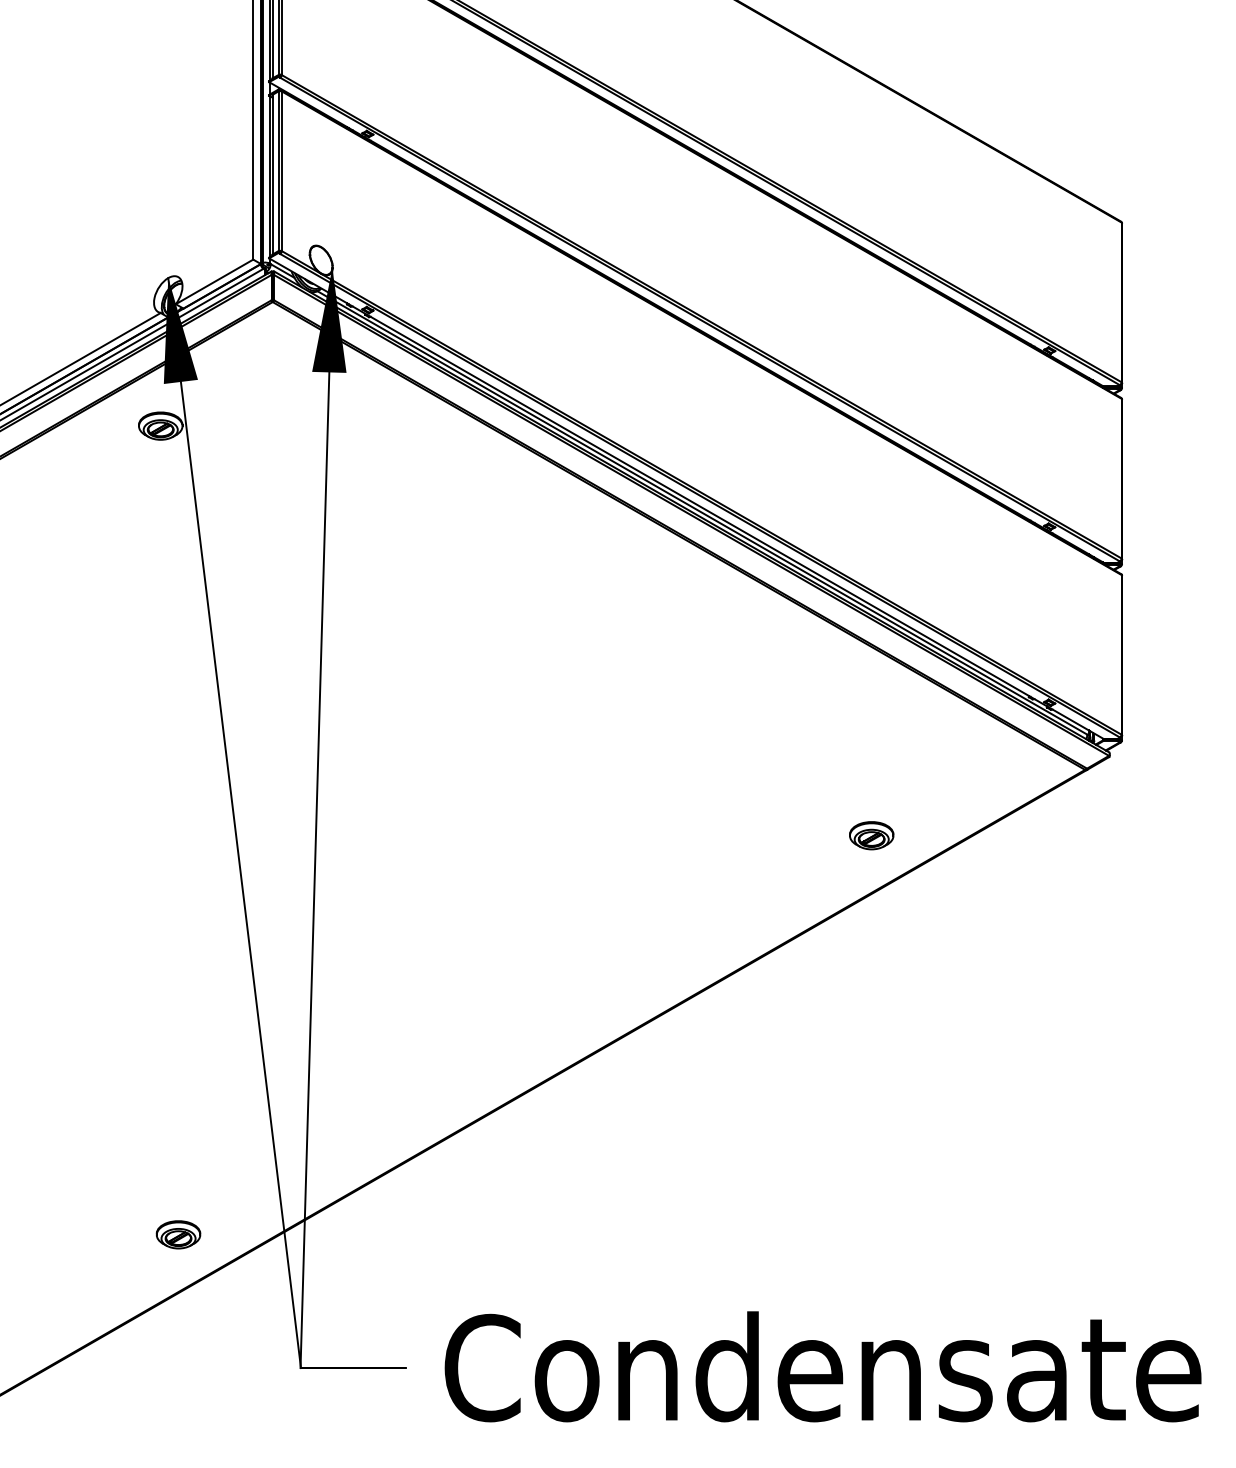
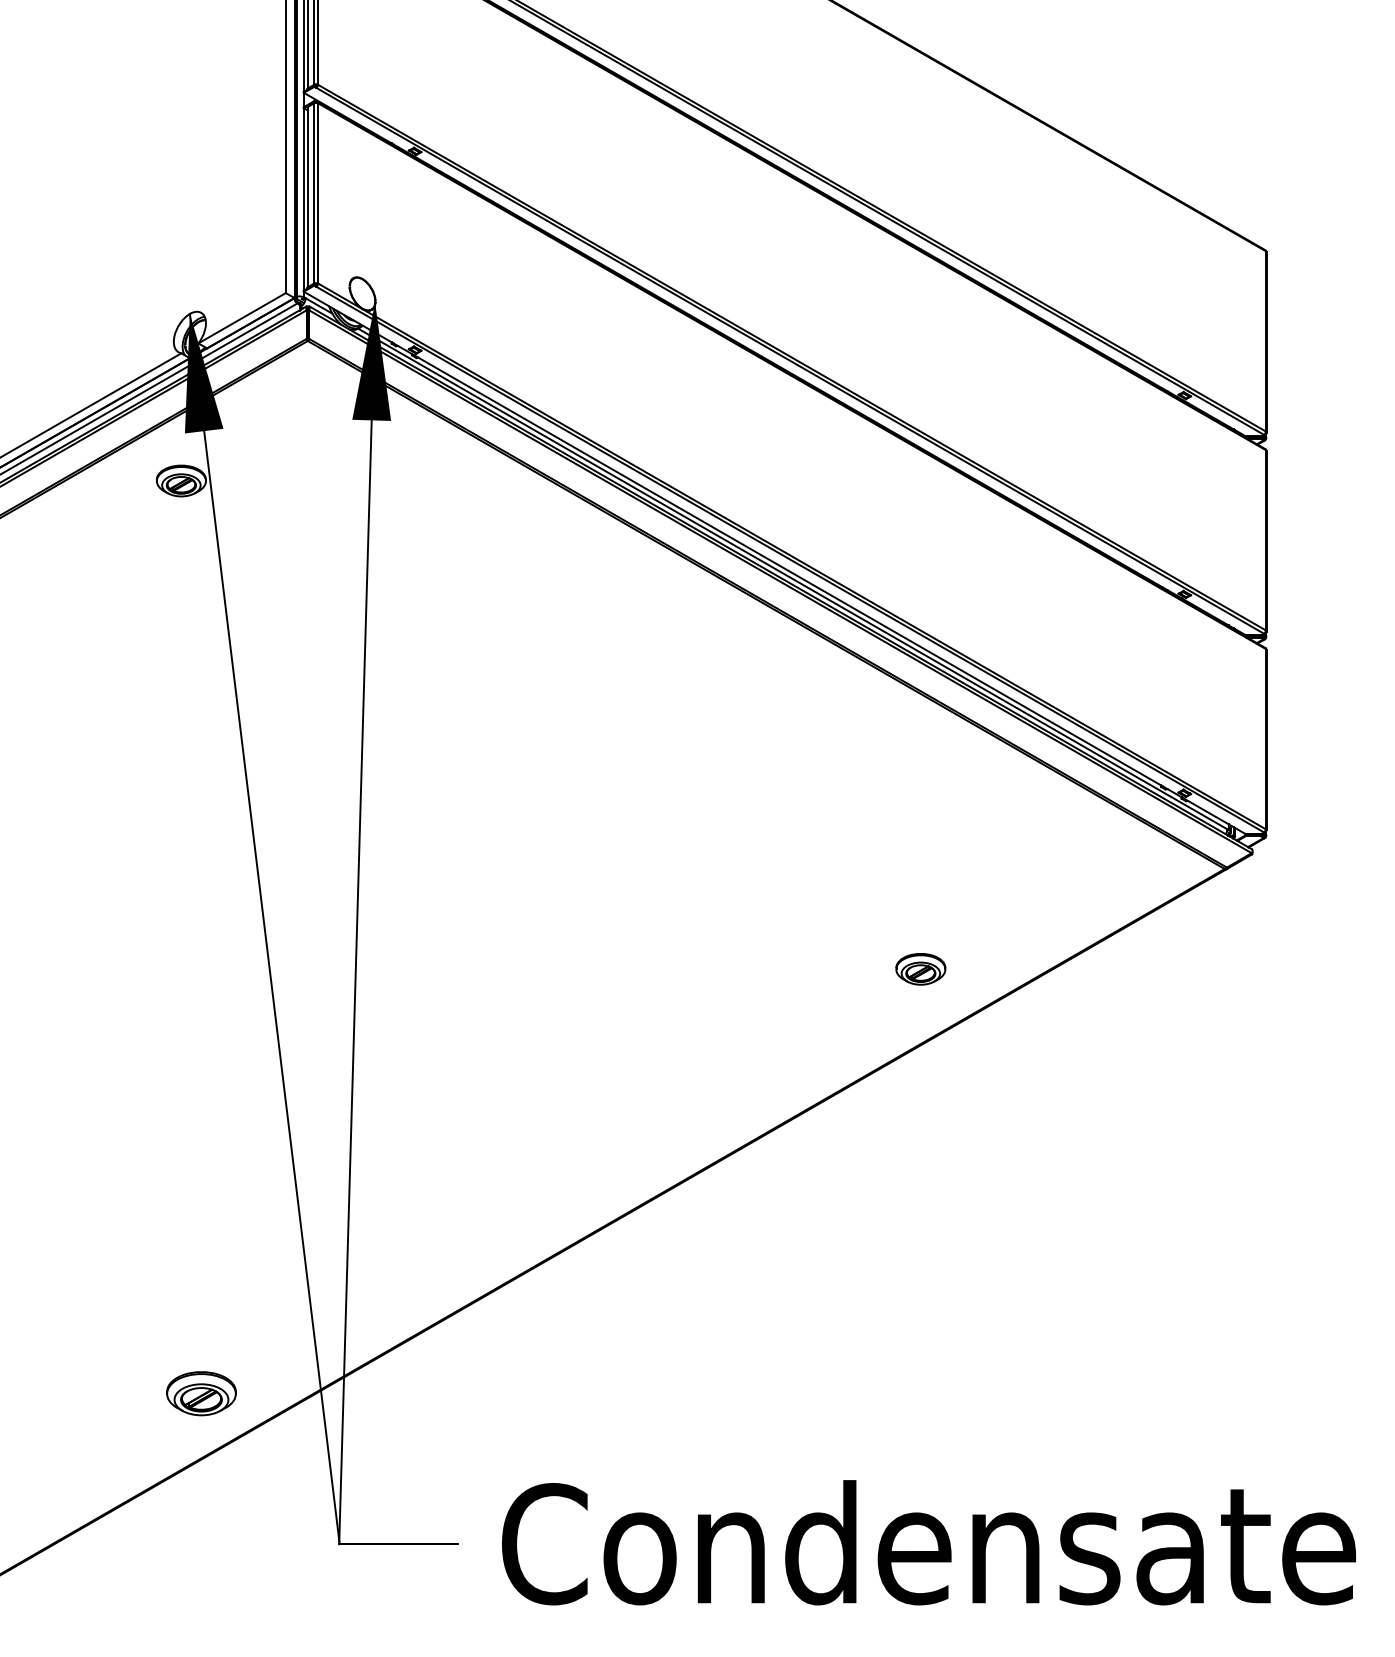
part: (871, 835) -> (920, 969), moved
part: (178, 1234) -> (201, 1393), size x1.4

